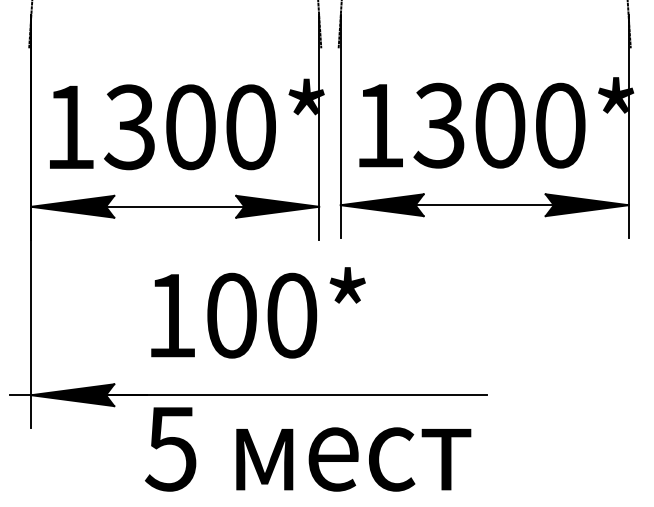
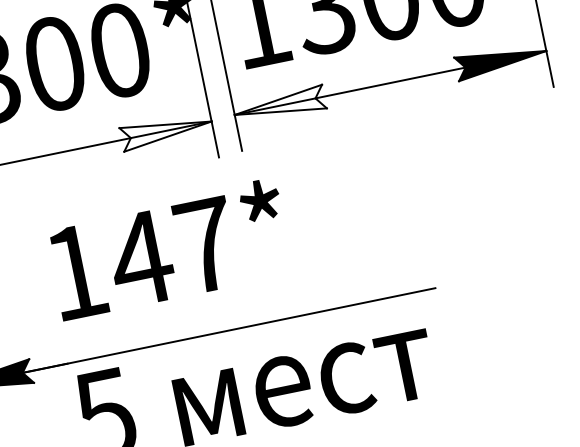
fill: (381, 205) -> (278, 106), removed
fill: (277, 206) -> (166, 130), removed
text: (260, 315) -> (172, 252), 100* -> 147*

